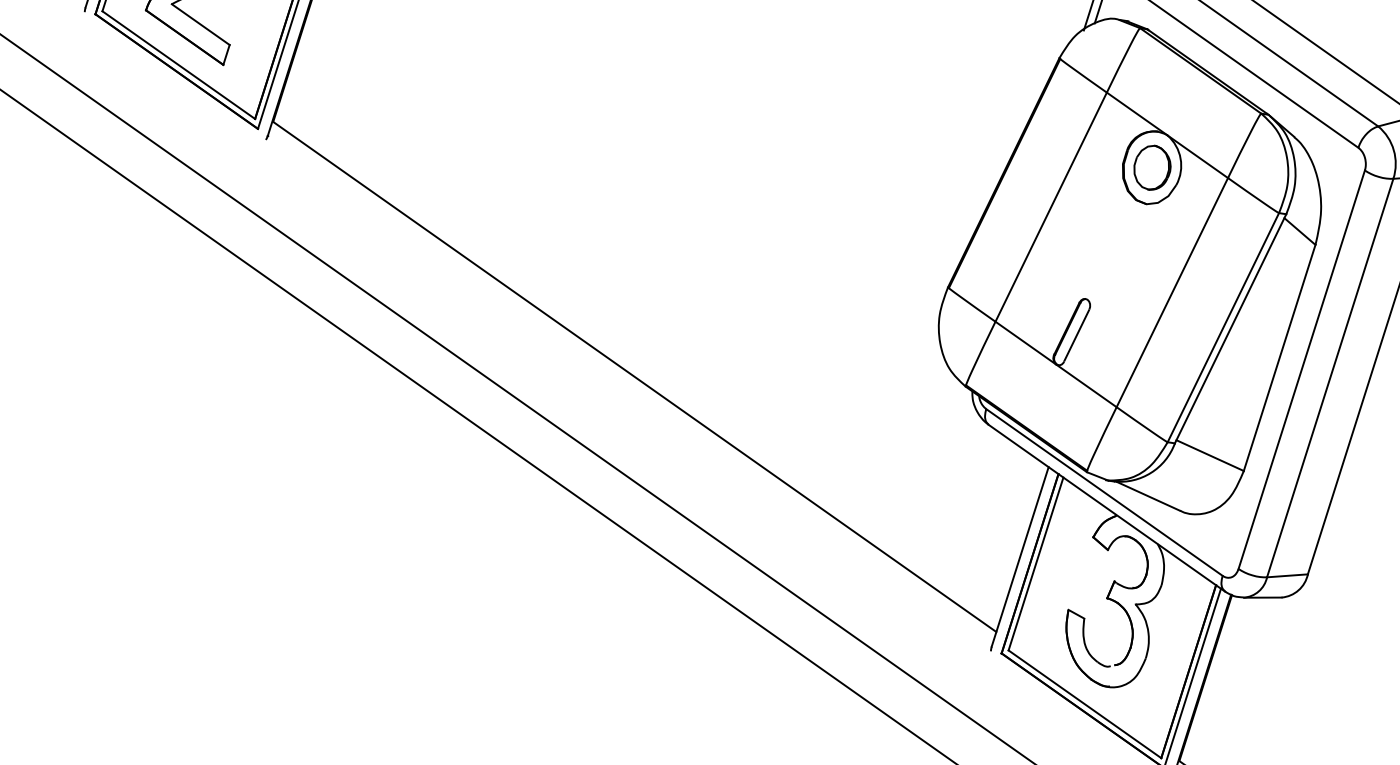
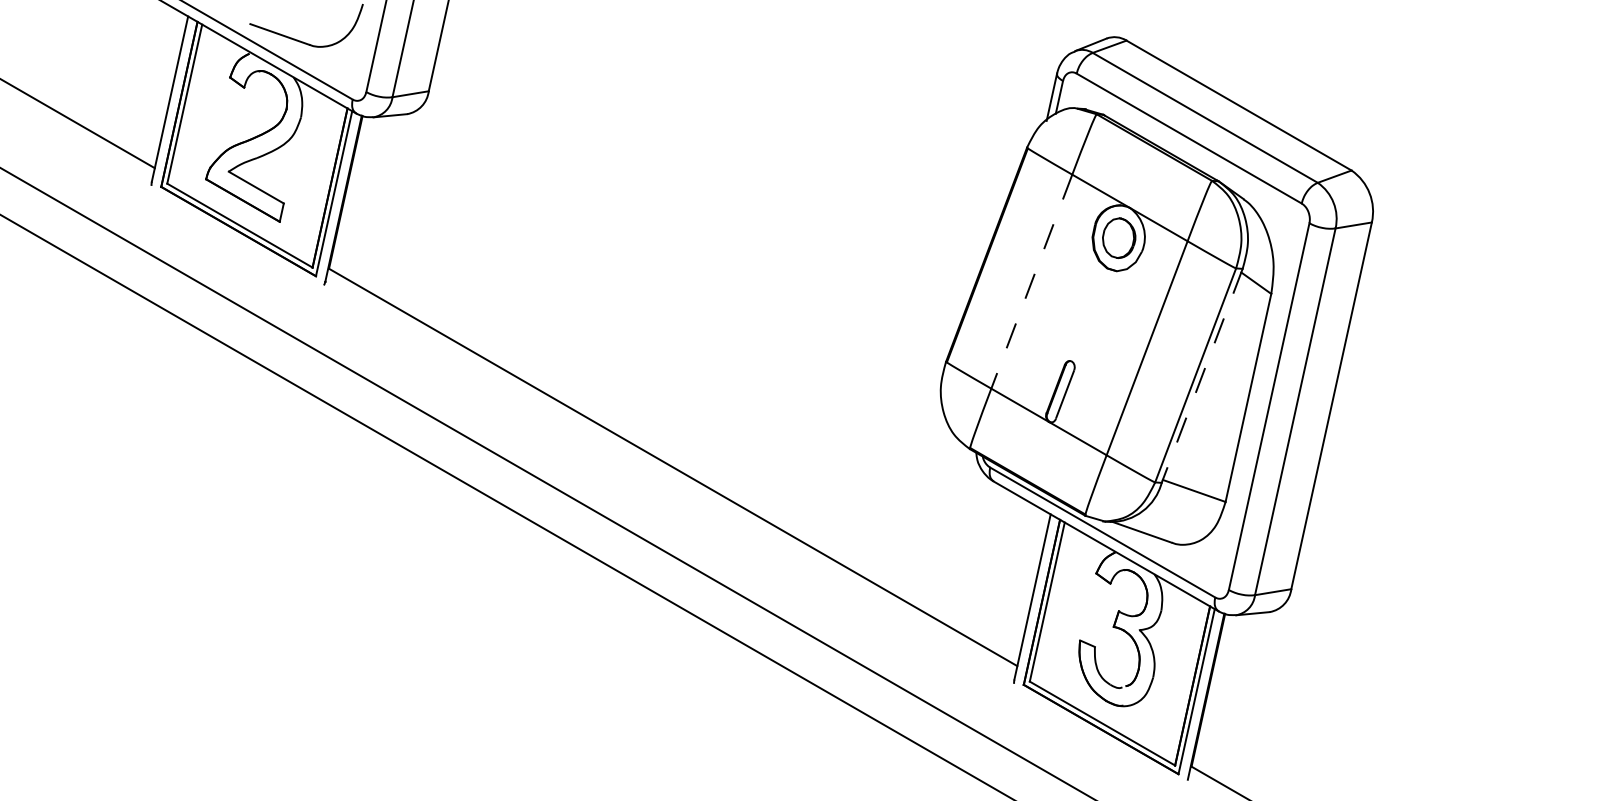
line: (1050, 208) -> (1031, 282), solid -> dashed
line: (1230, 329) -> (1202, 376), solid -> dashed

